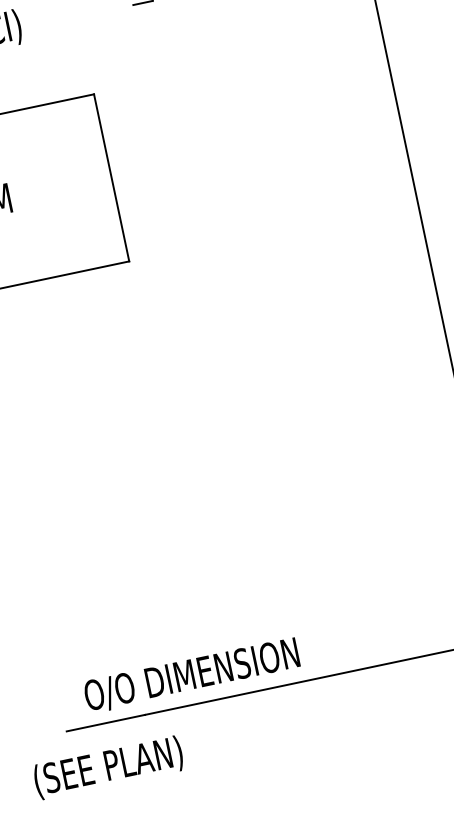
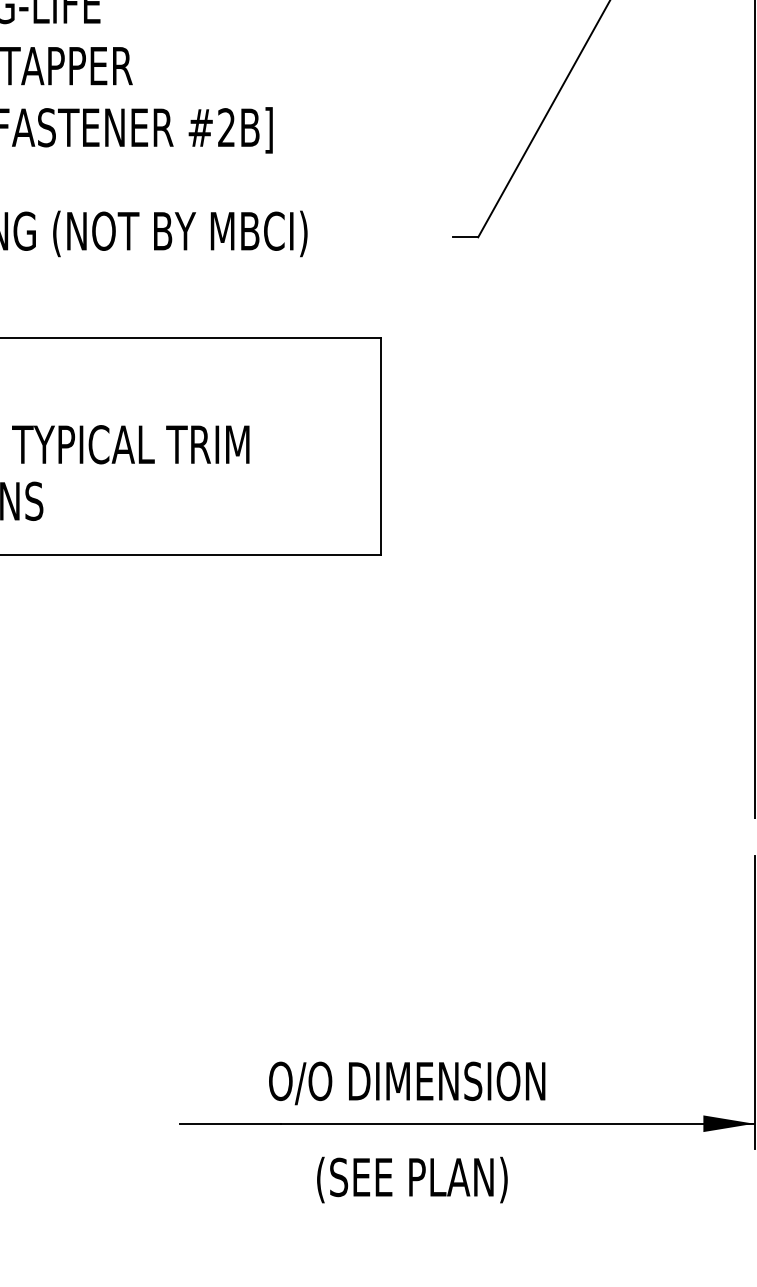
text: (192, 675) -> (407, 1083), moved
text: (108, 767) -> (412, 1179), moved

